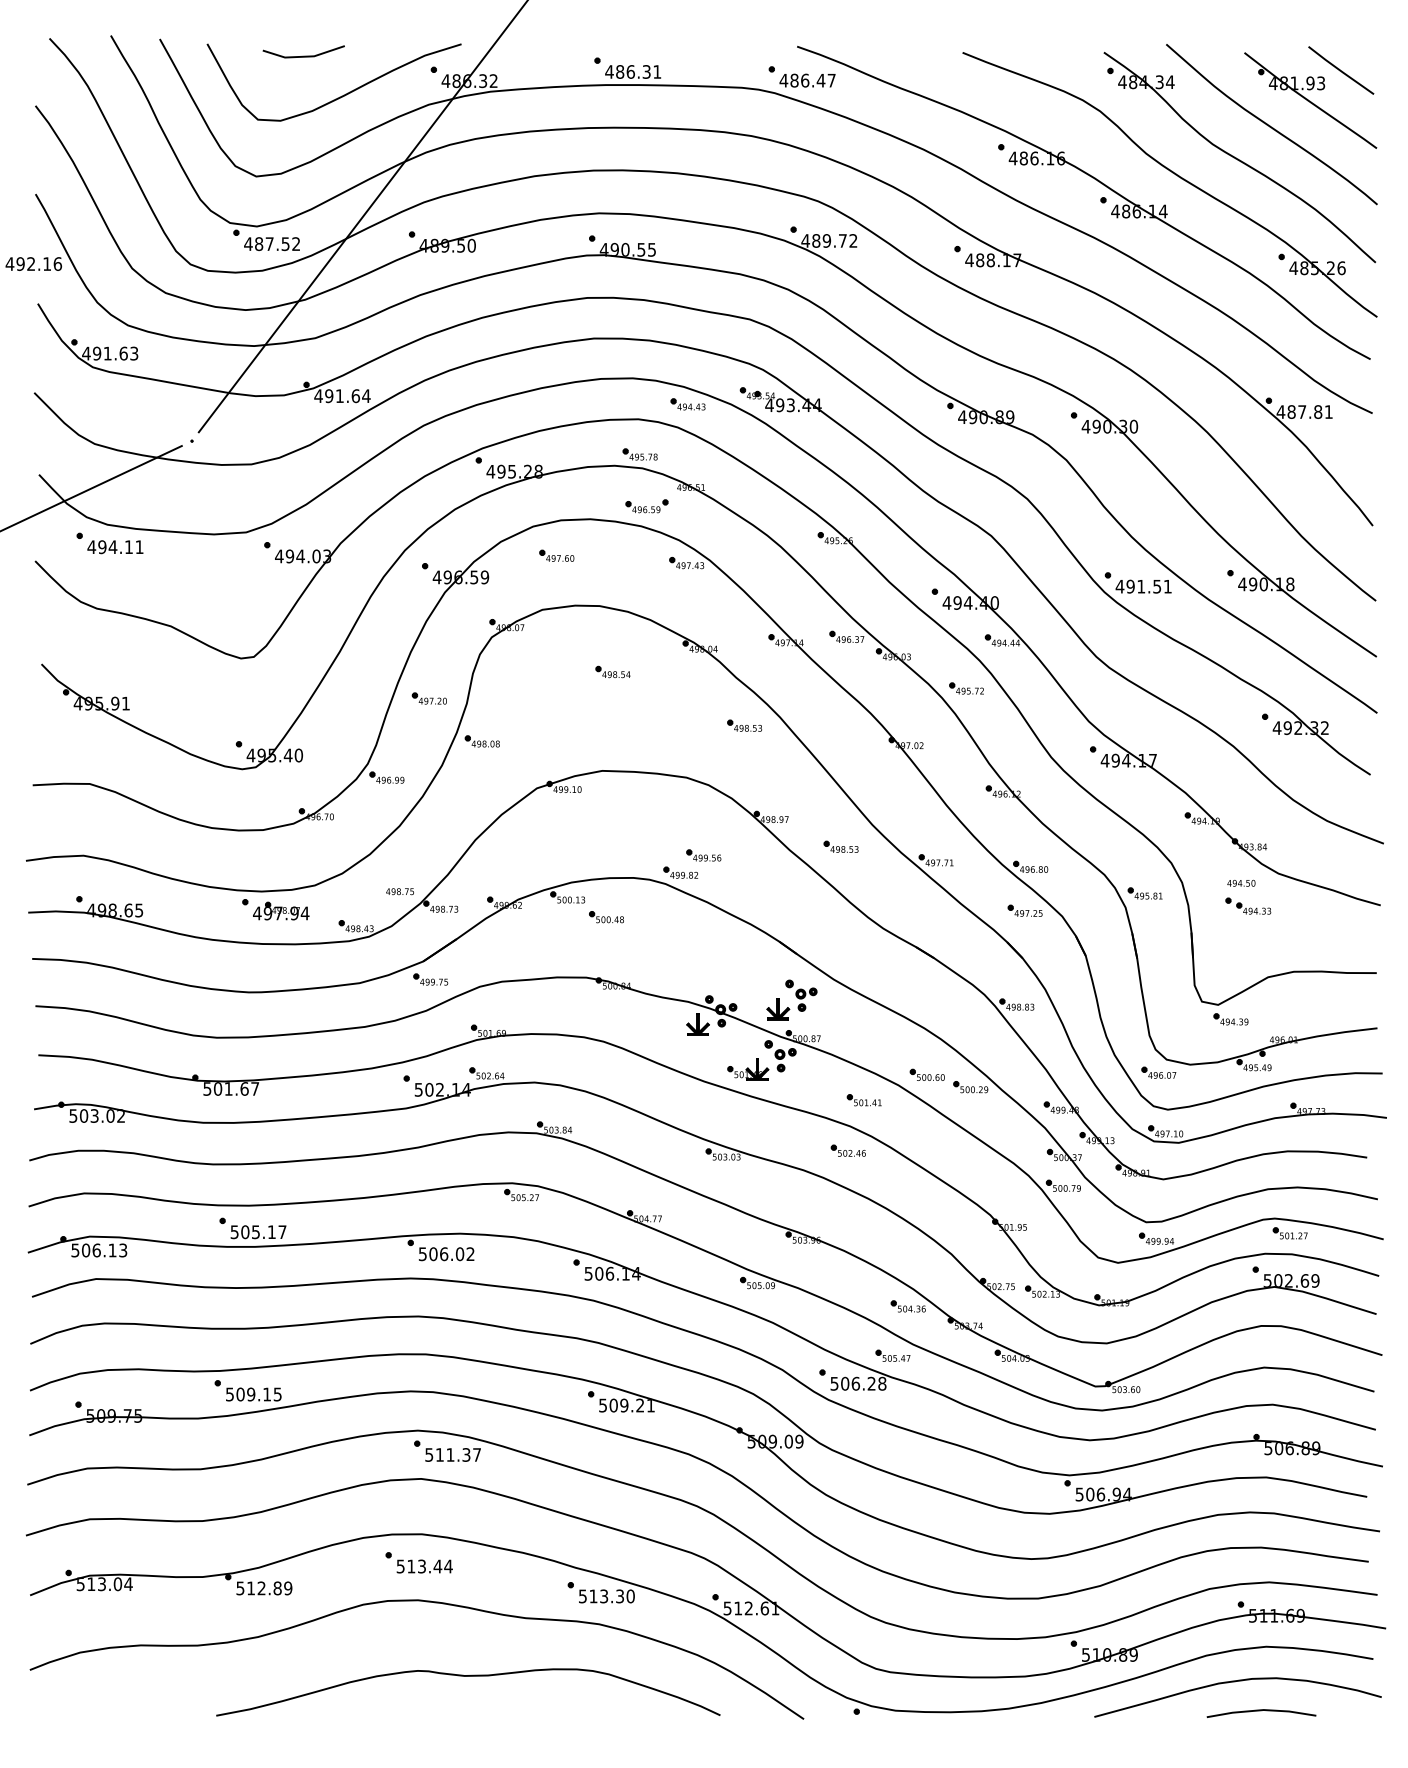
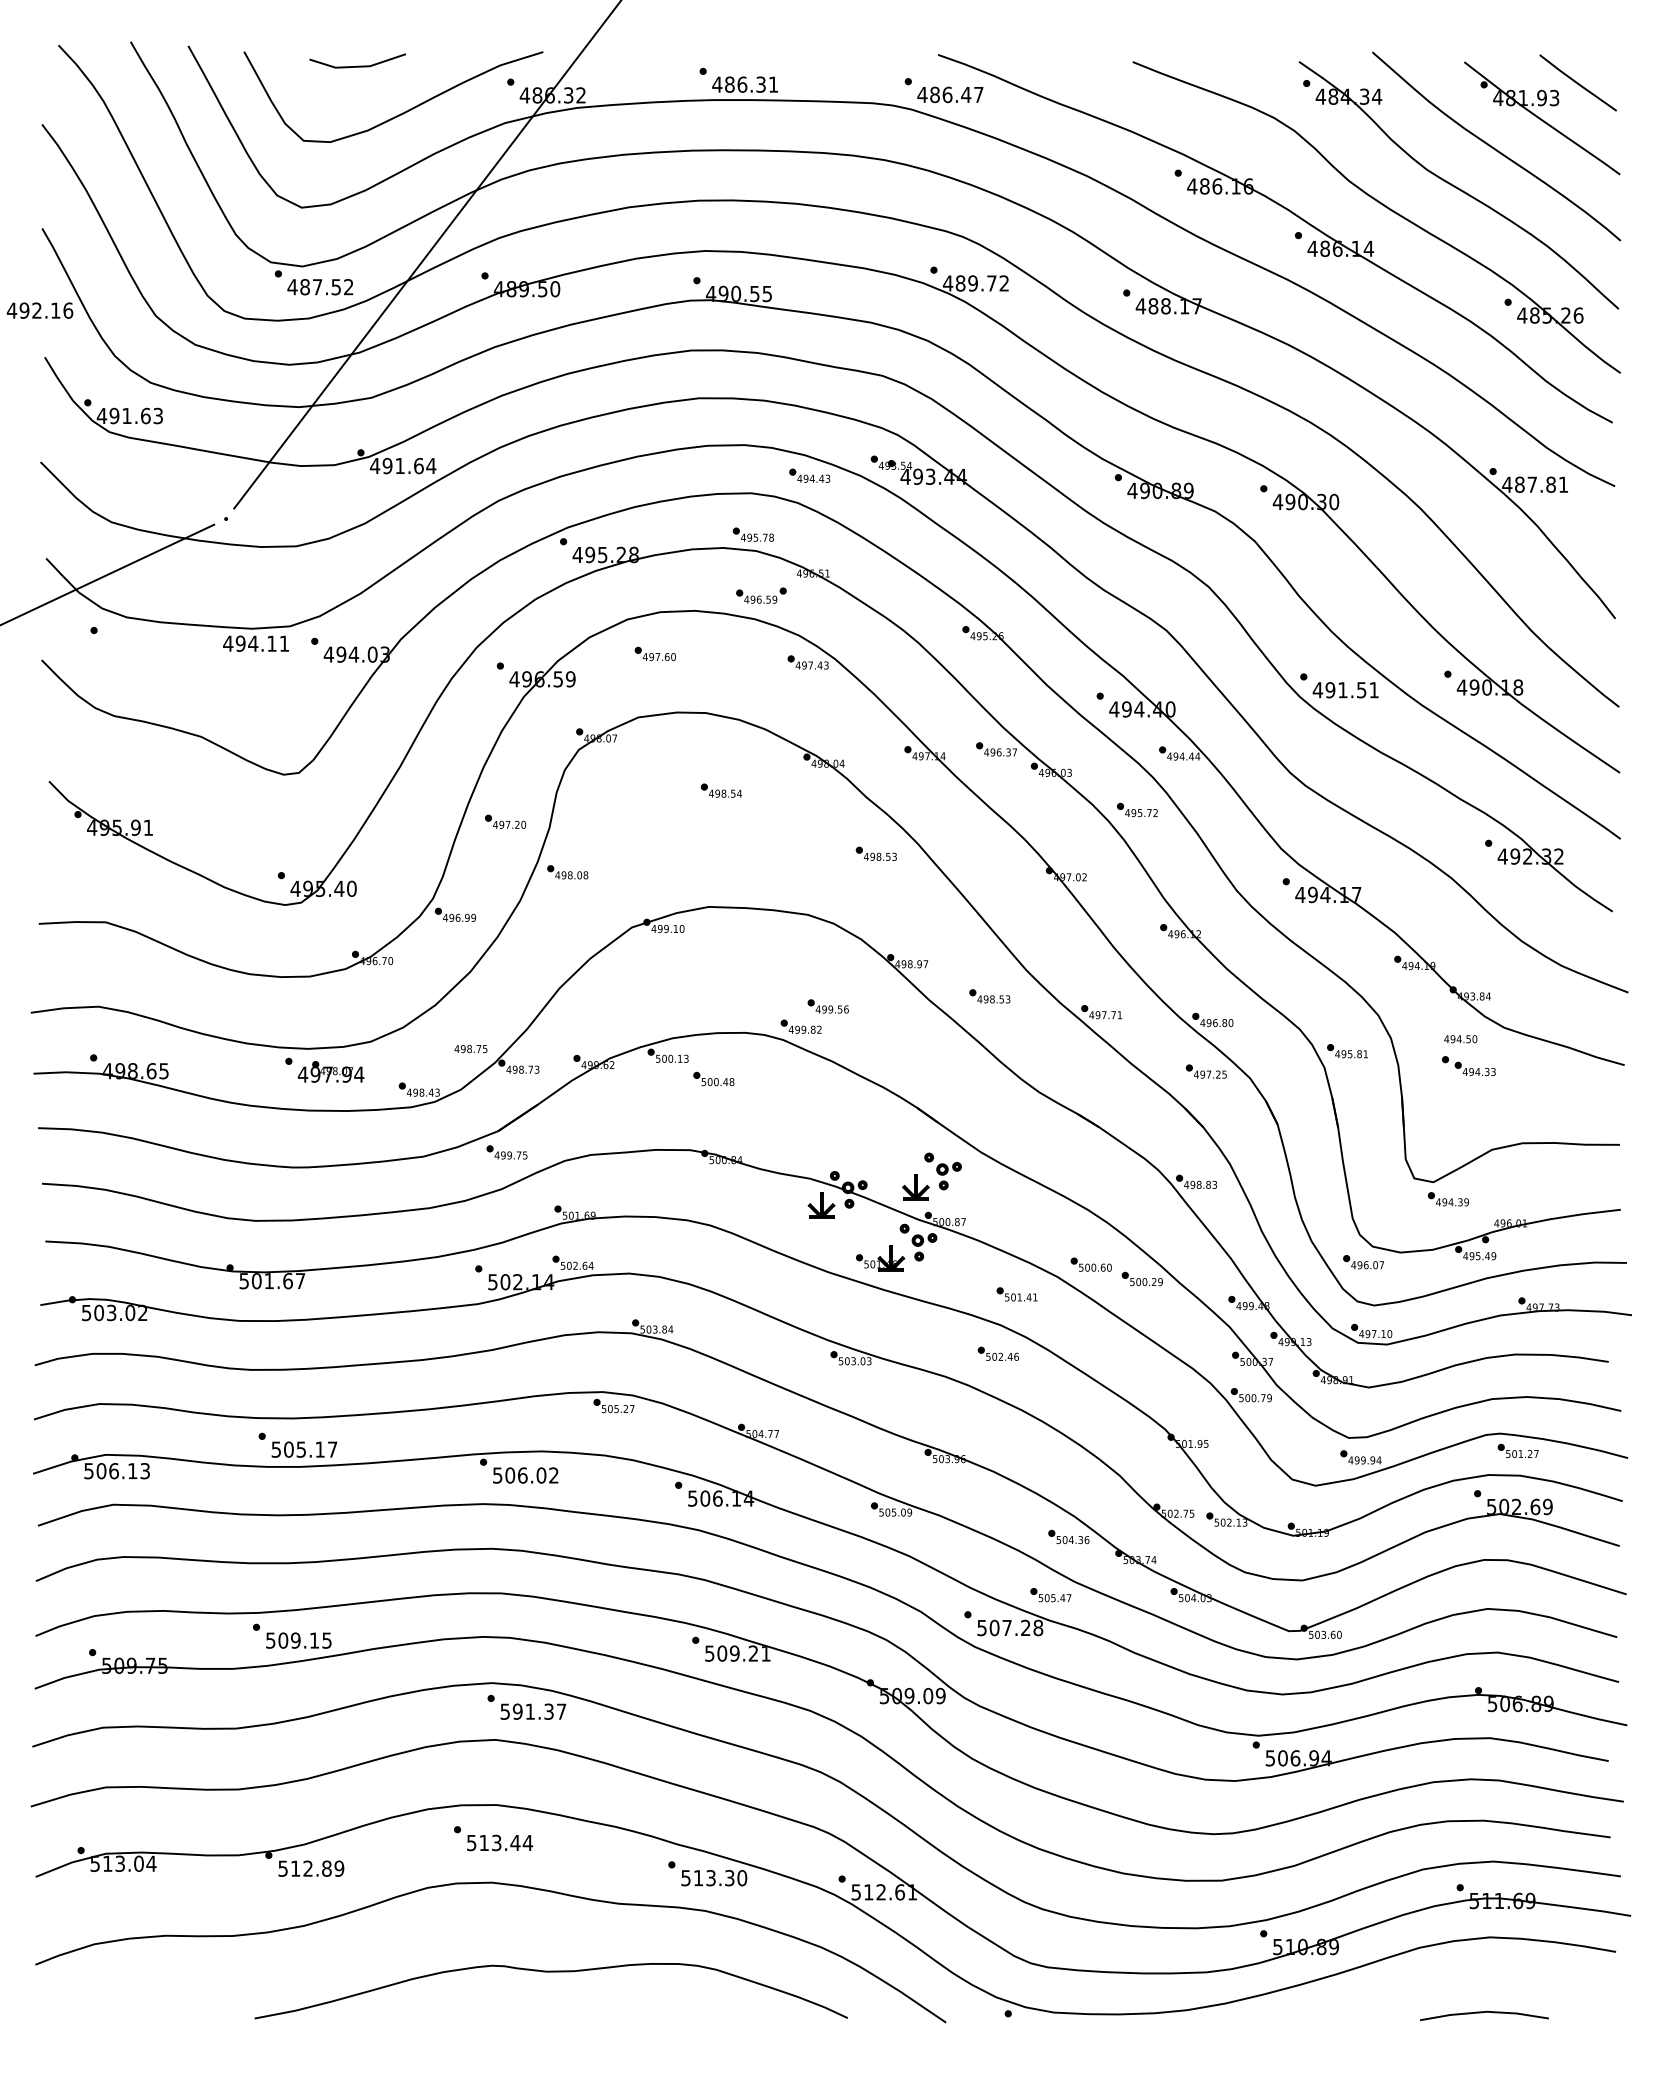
text: (114, 546) -> (255, 643), moved
text: (856, 1383) -> (1007, 1627), 506.28 -> 507.28
text: (439, 1454) -> (517, 1711), 511.37 -> 591.37
curve: (1233, 1682) -> (1451, 1979), removed

